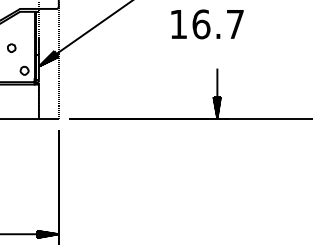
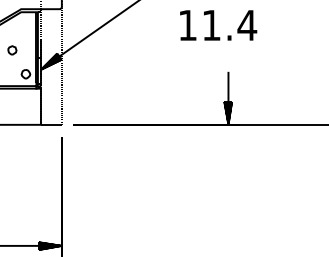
text: (218, 24) -> (229, 25), 16.7 -> 11.4

